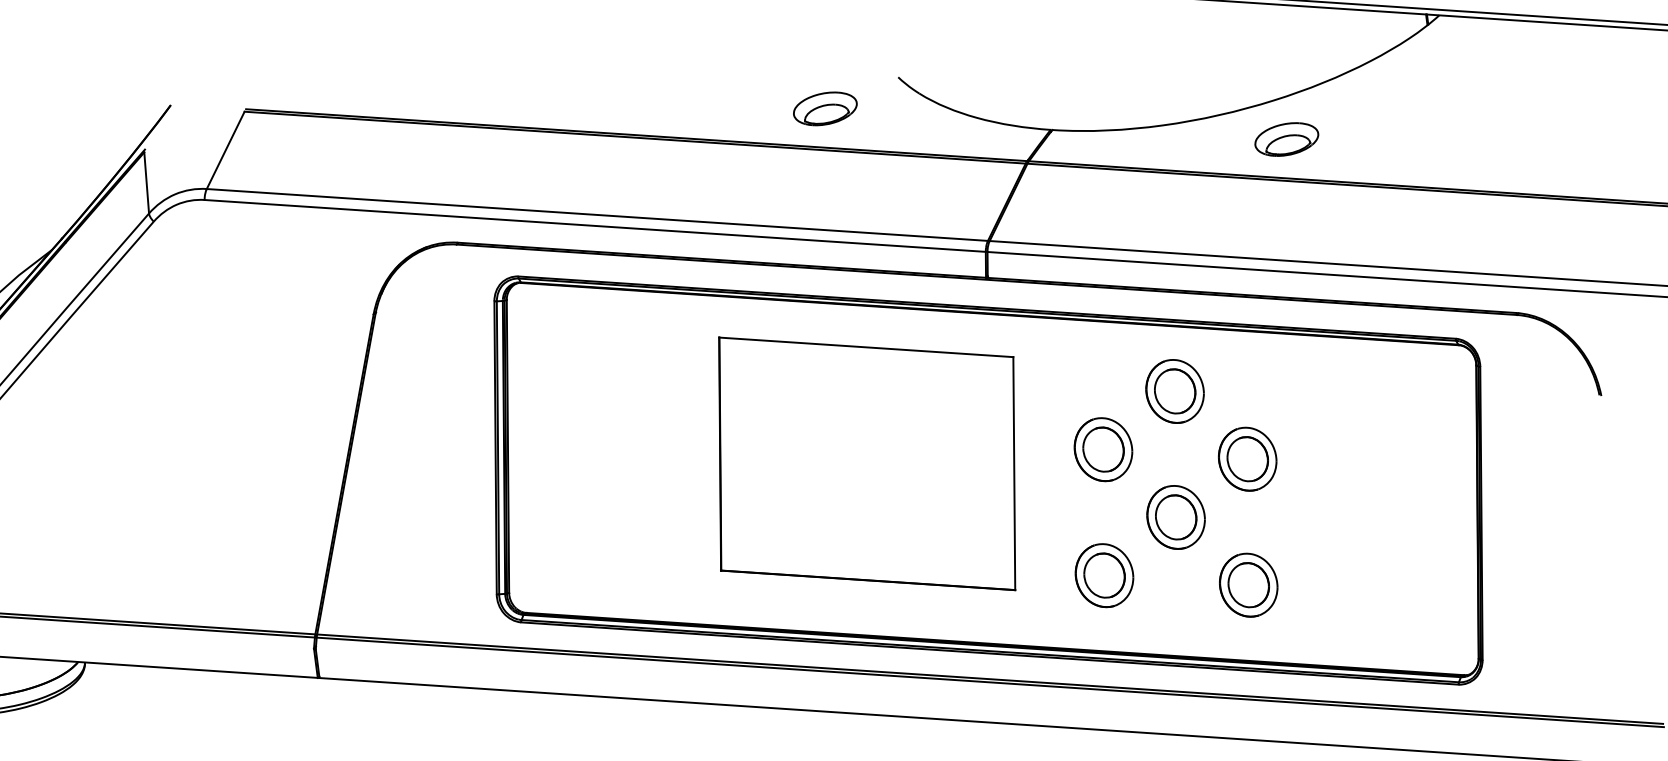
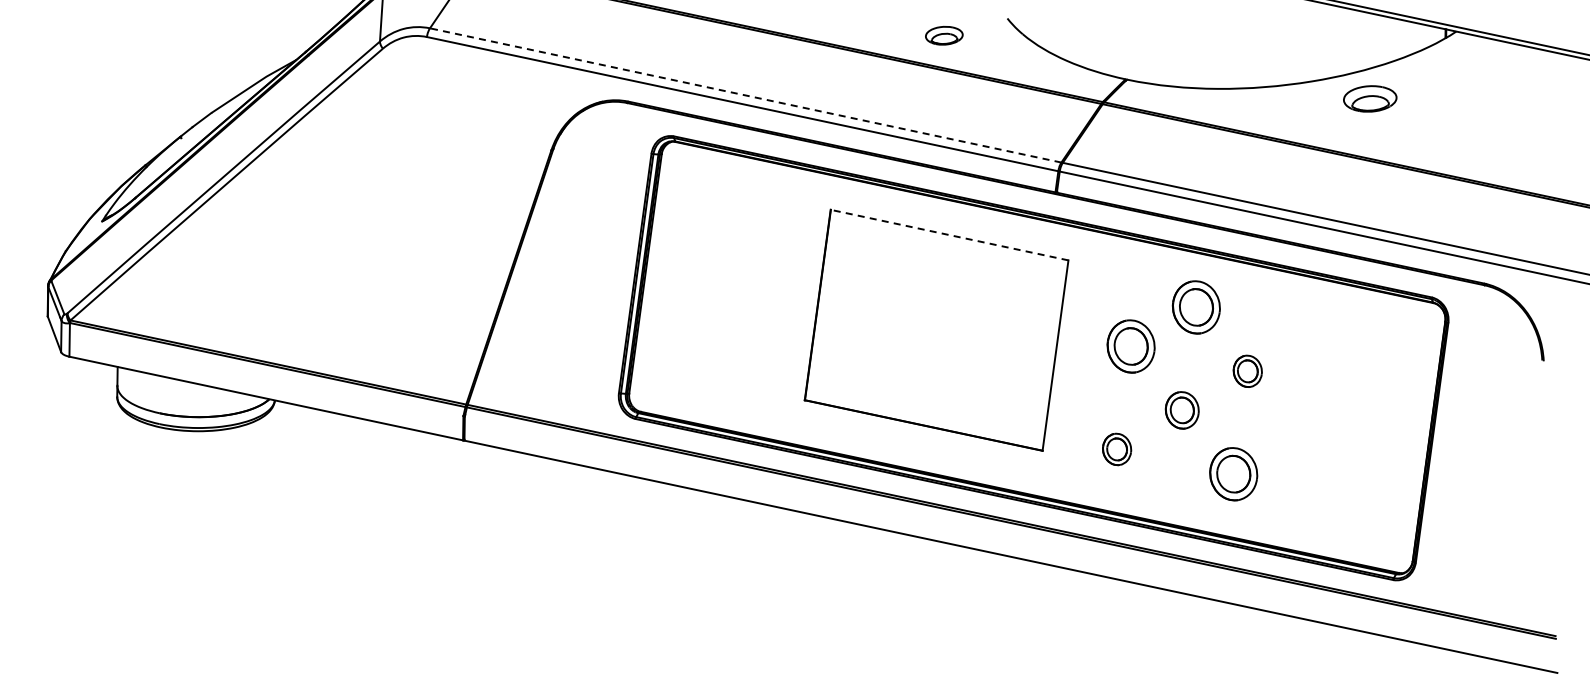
part: (825, 108) -> (944, 35), size x0.7
part: (1287, 138) -> (1370, 98), moved
line: (597, 215) -> (745, 95), solid -> dashed
line: (866, 347) -> (949, 235), solid -> dashed
part: (1247, 459) -> (1247, 371), size x0.6
part: (1175, 517) -> (1181, 410), size x0.7
part: (1103, 575) -> (1116, 449), size x0.6

